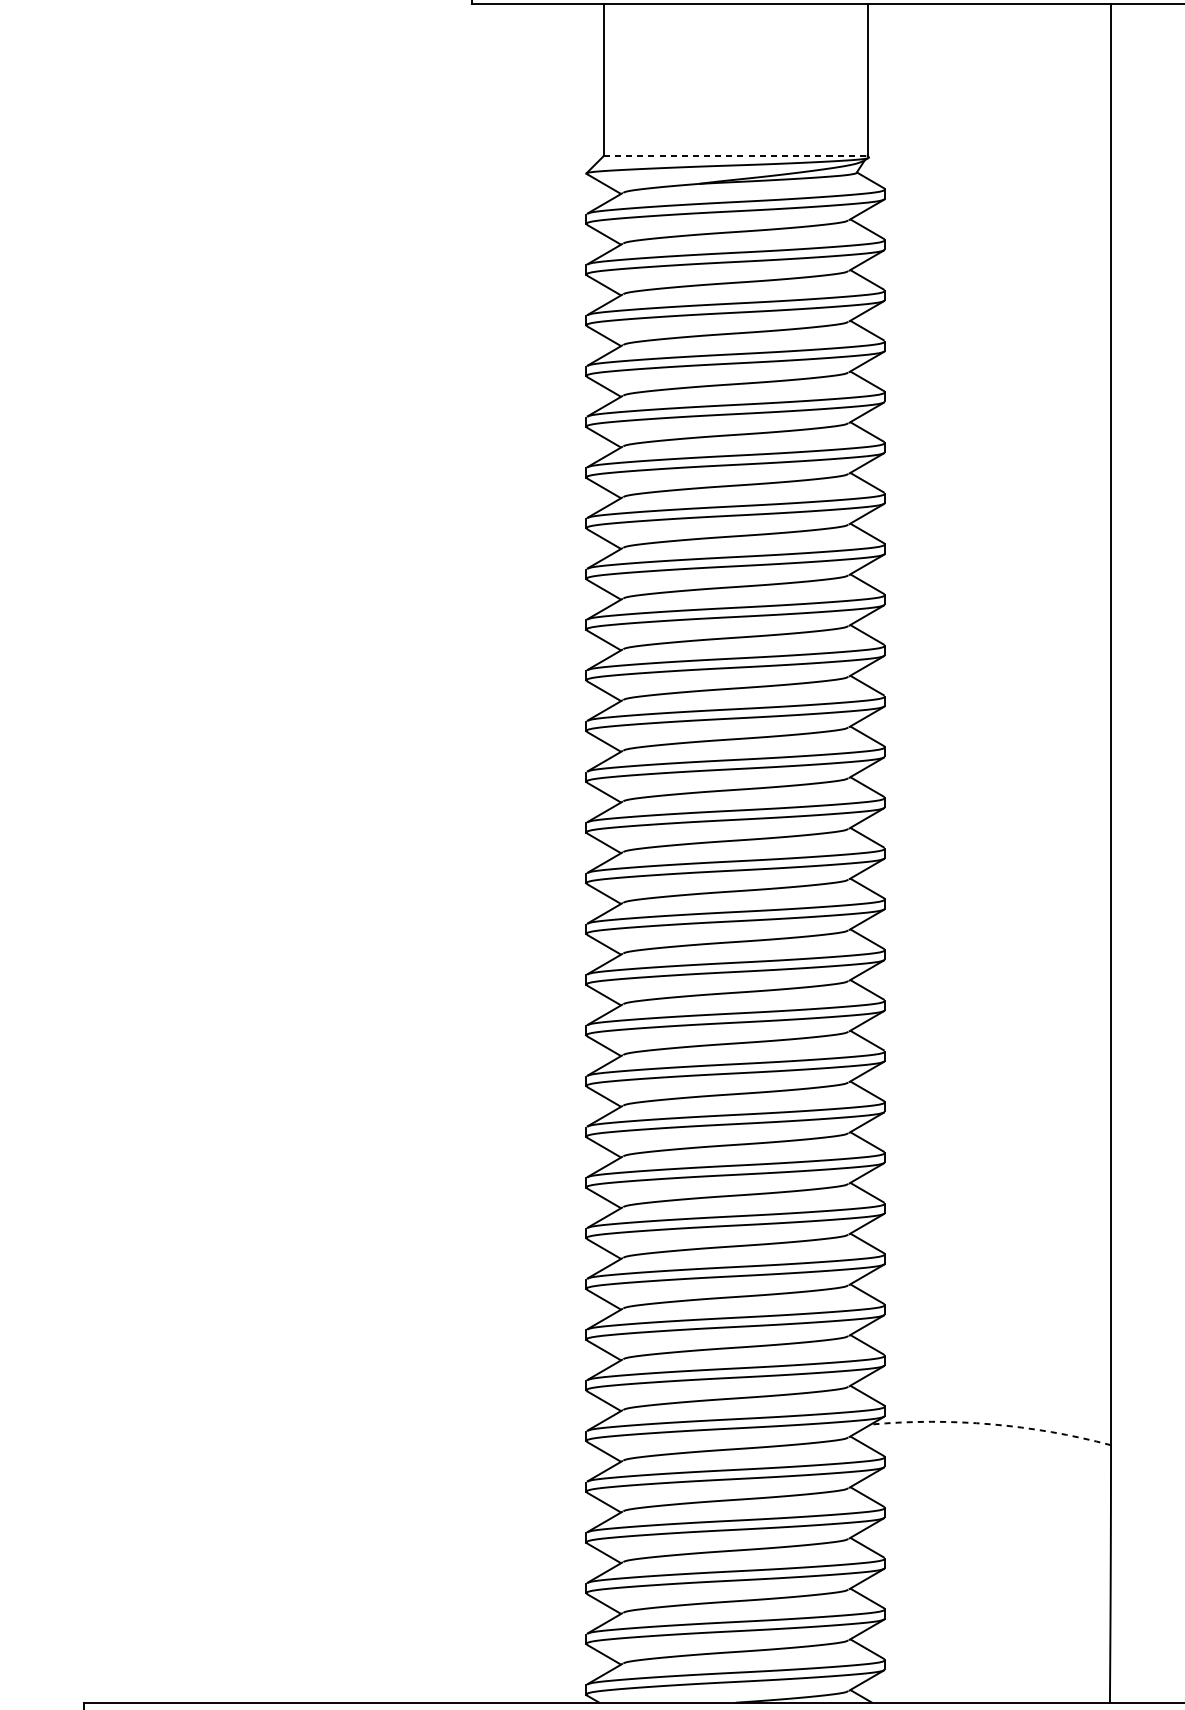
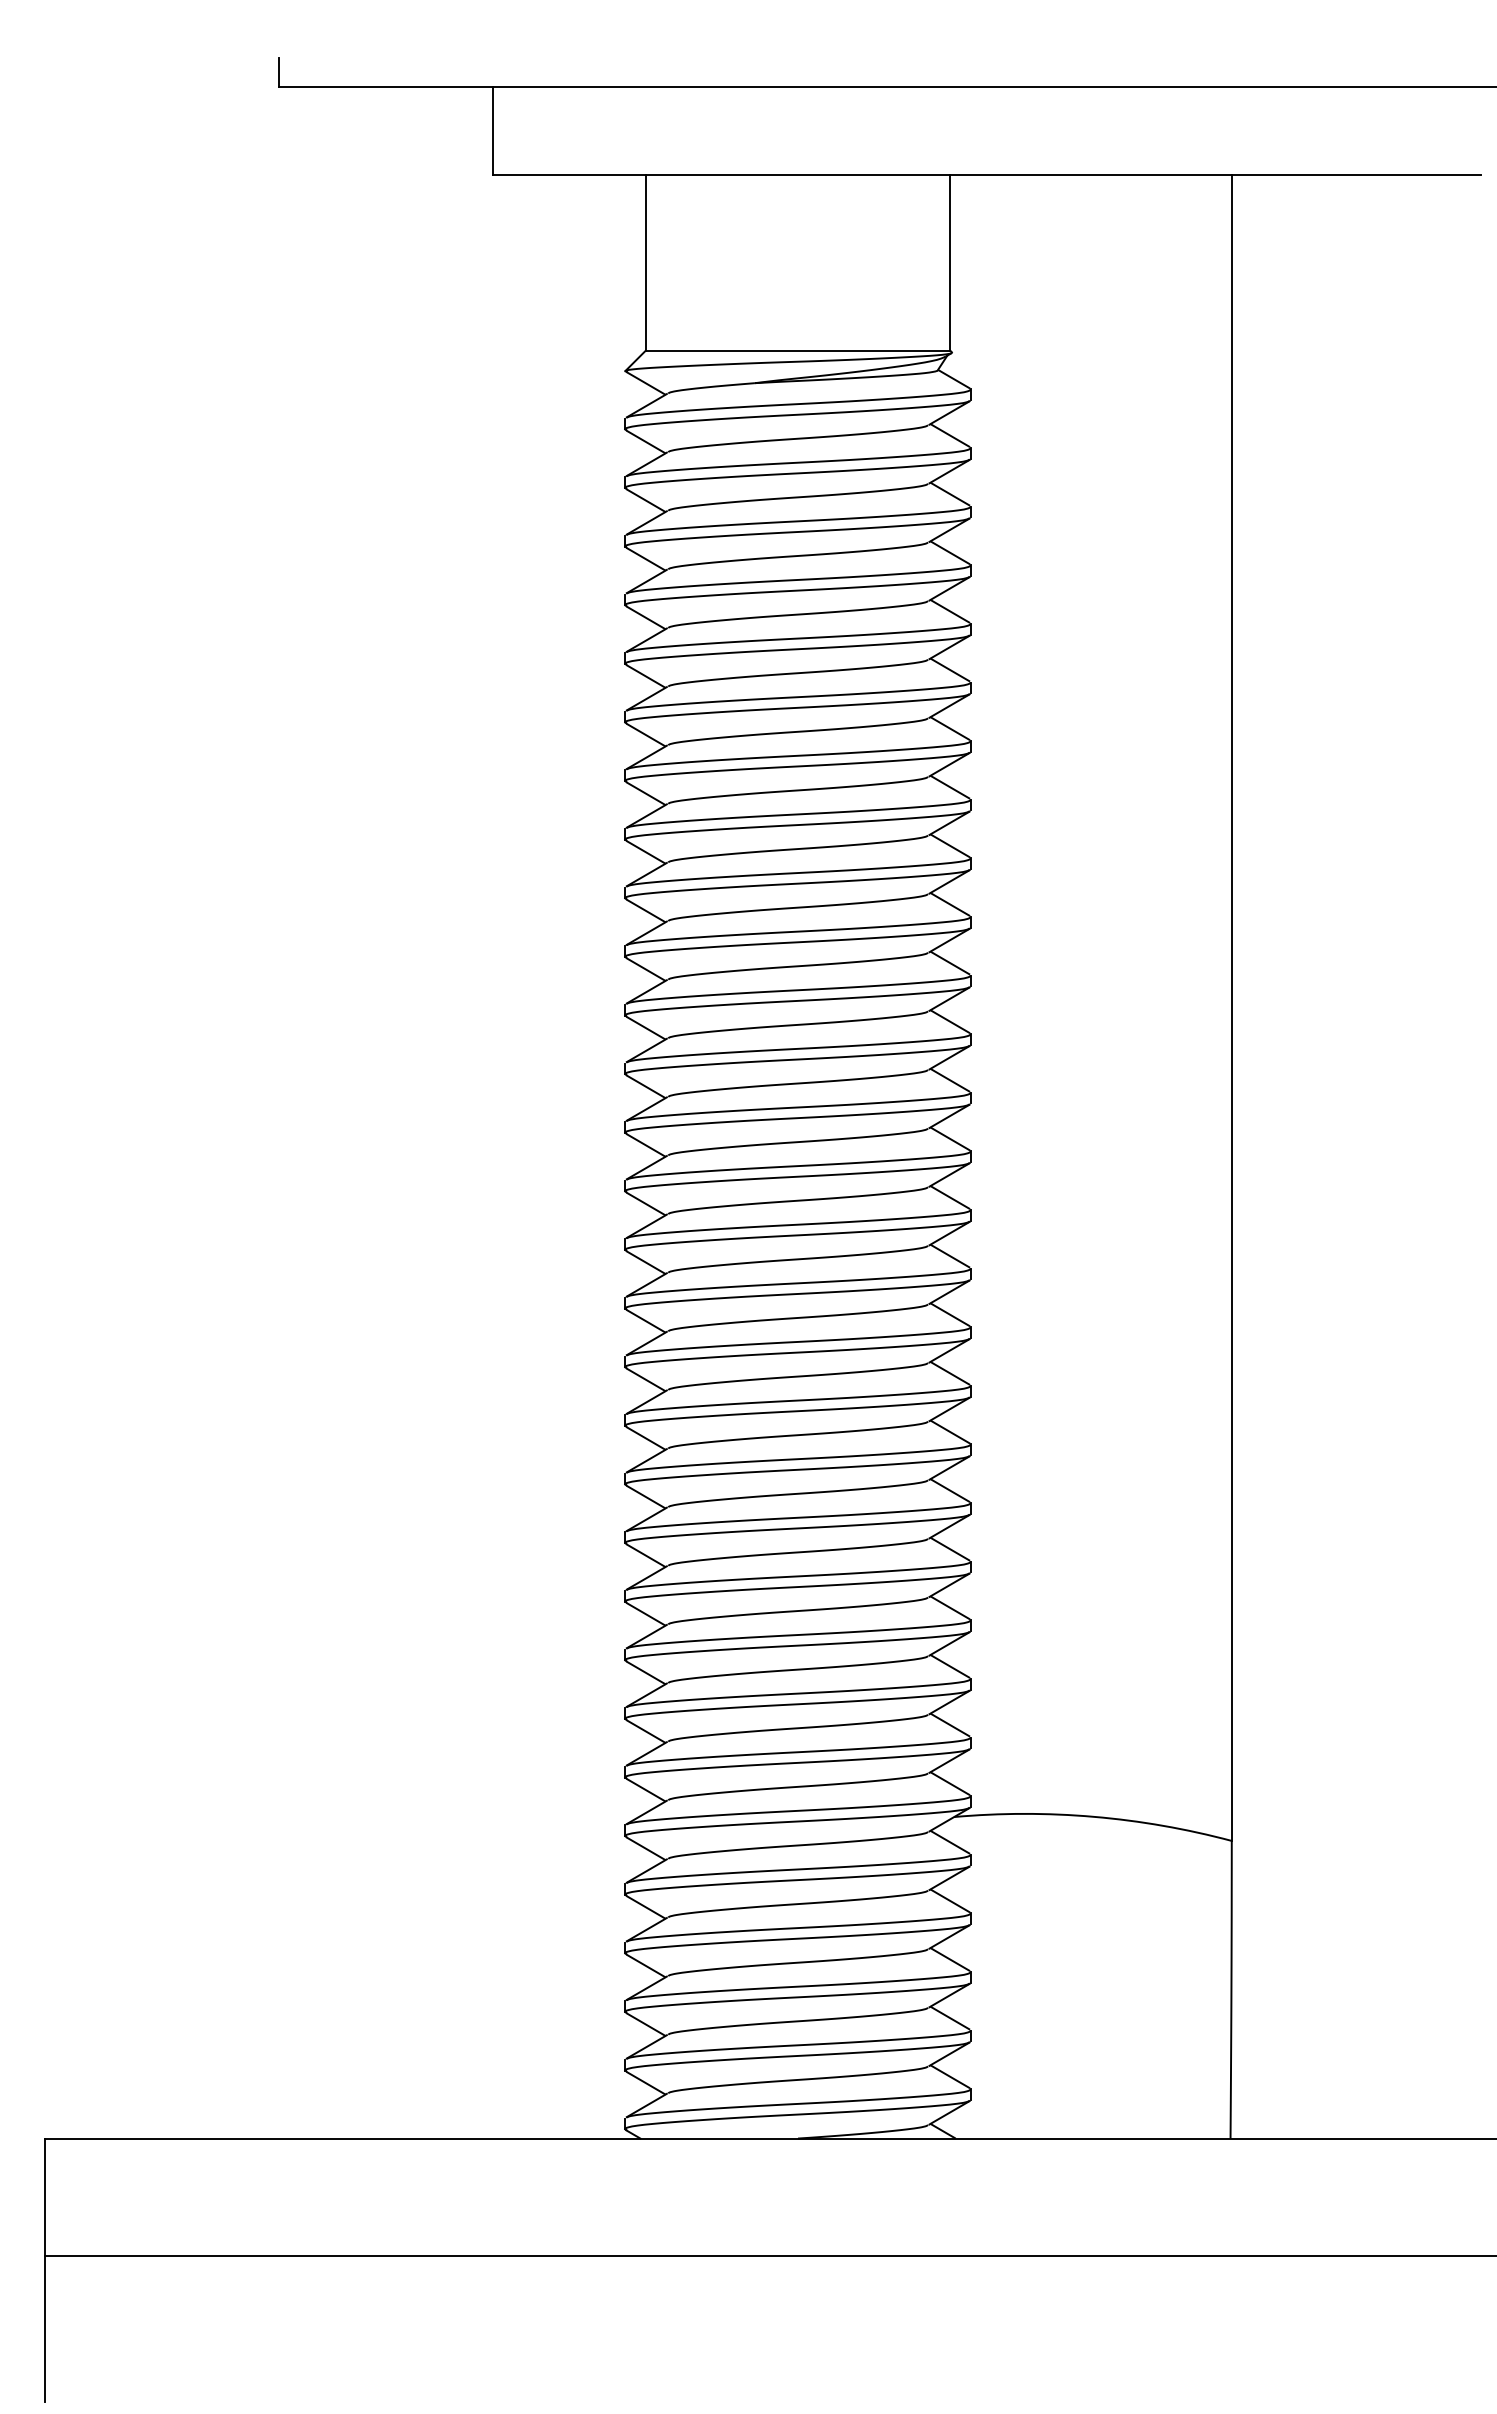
line: (736, 155) -> (798, 350), dashed -> solid
arc: (991, 1424) -> (1093, 1816), dashed -> solid

